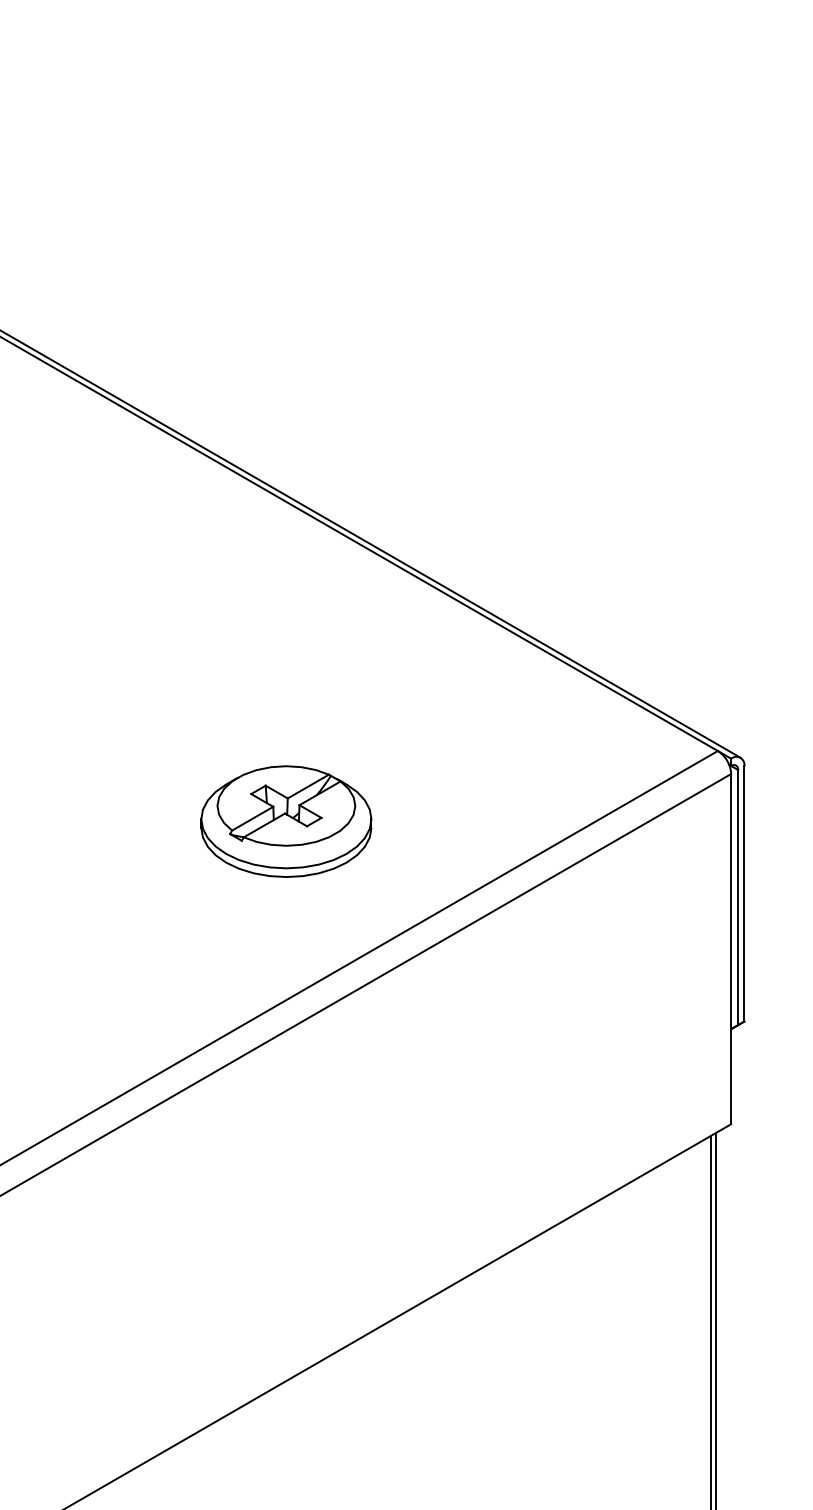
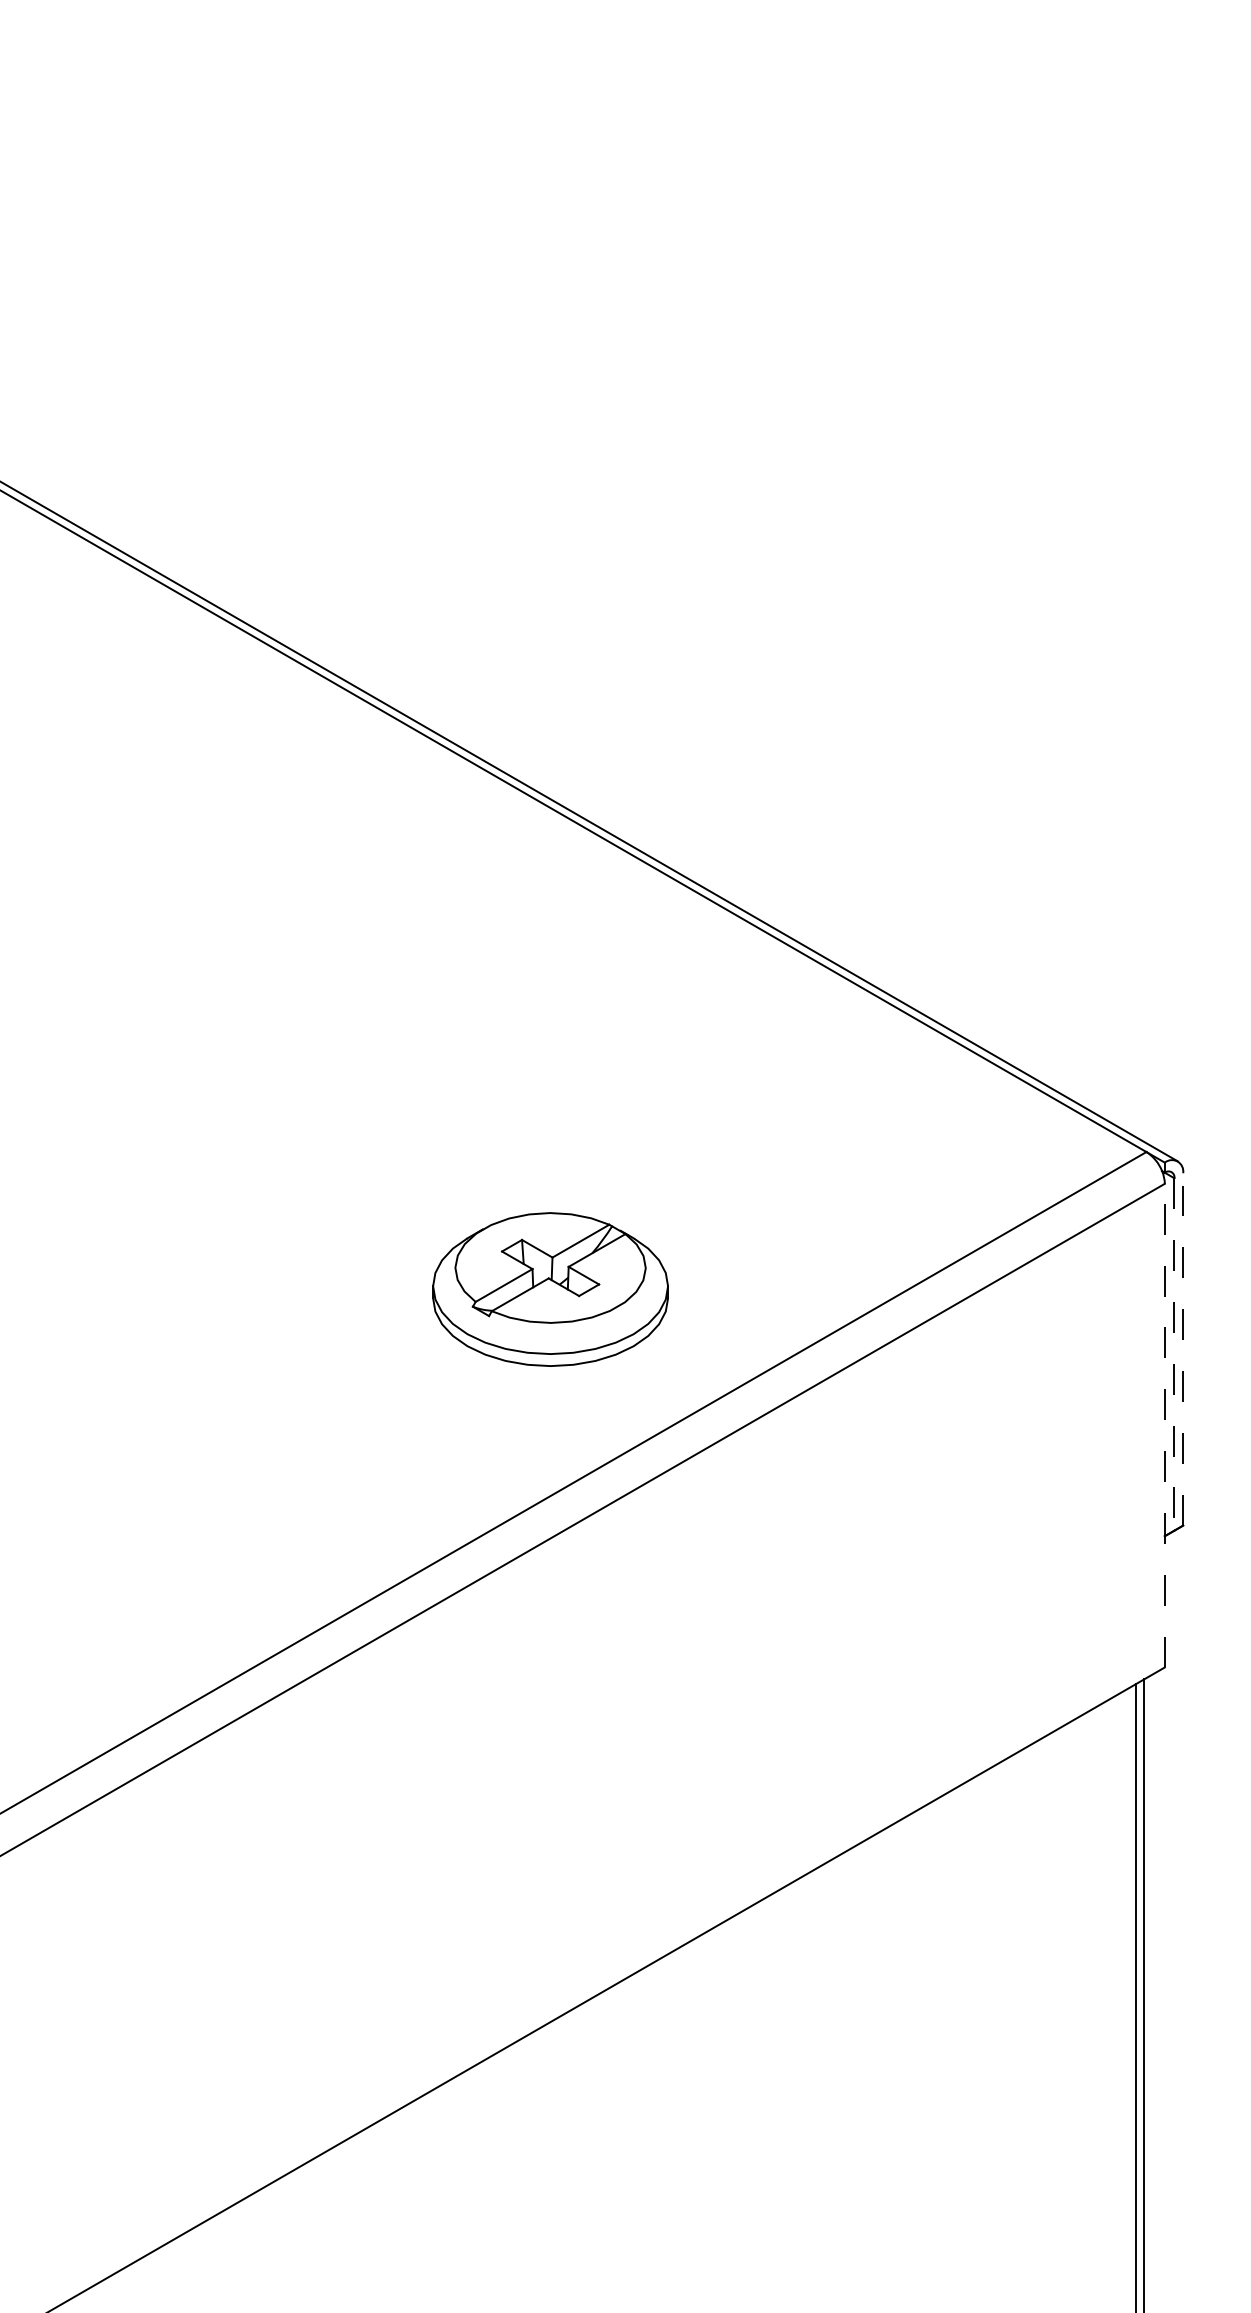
part: (286, 821) -> (550, 1289), moved
line: (744, 893) -> (1183, 1348), solid -> dashed
line: (738, 897) -> (1174, 1354), solid -> dashed
line: (730, 949) -> (1164, 1425), solid -> dashed

